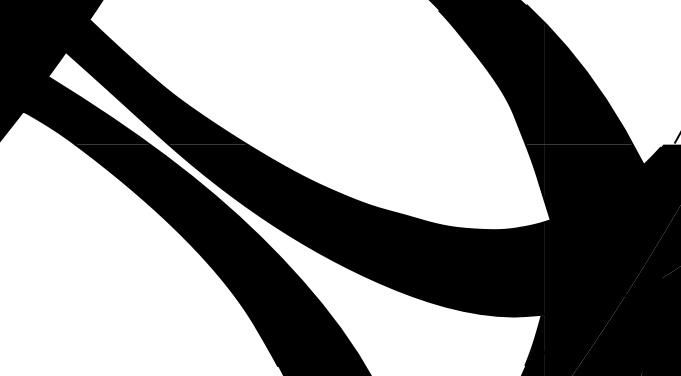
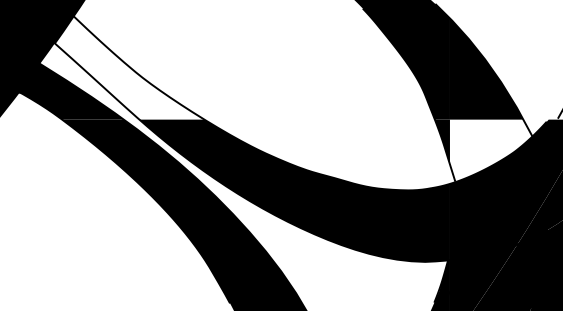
fill: (156, 81) -> (129, 67), removed
fill: (593, 182) -> (490, 150), removed

